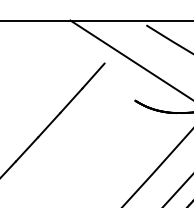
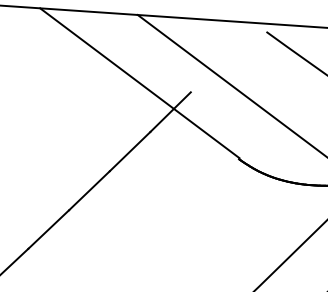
line: (74, 60) -> (140, 83), added

